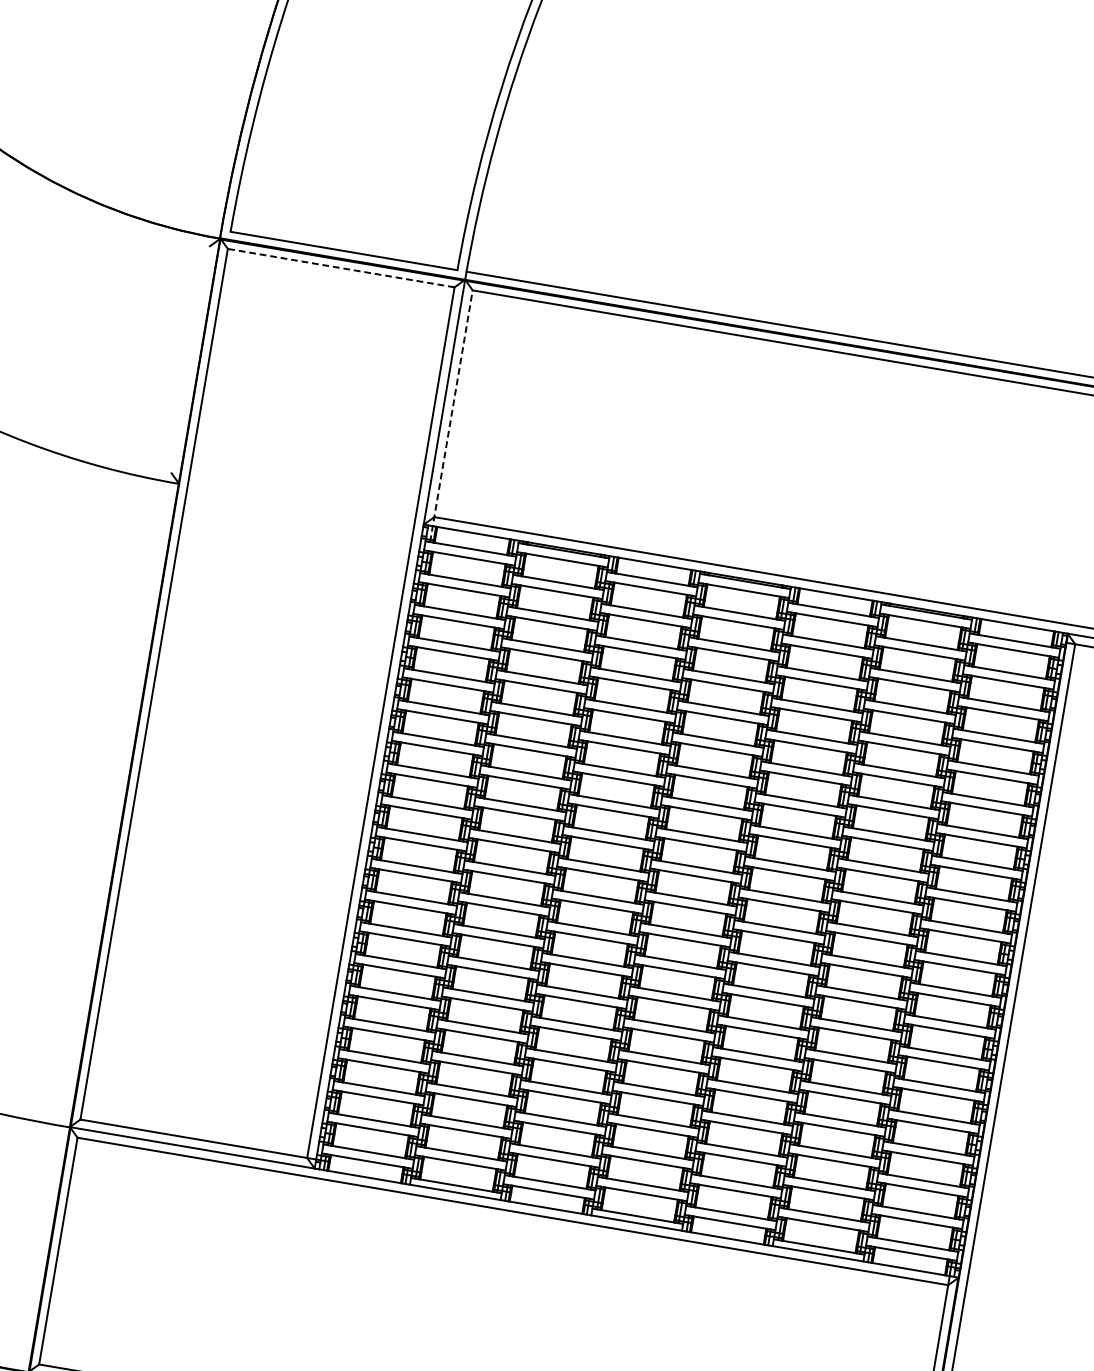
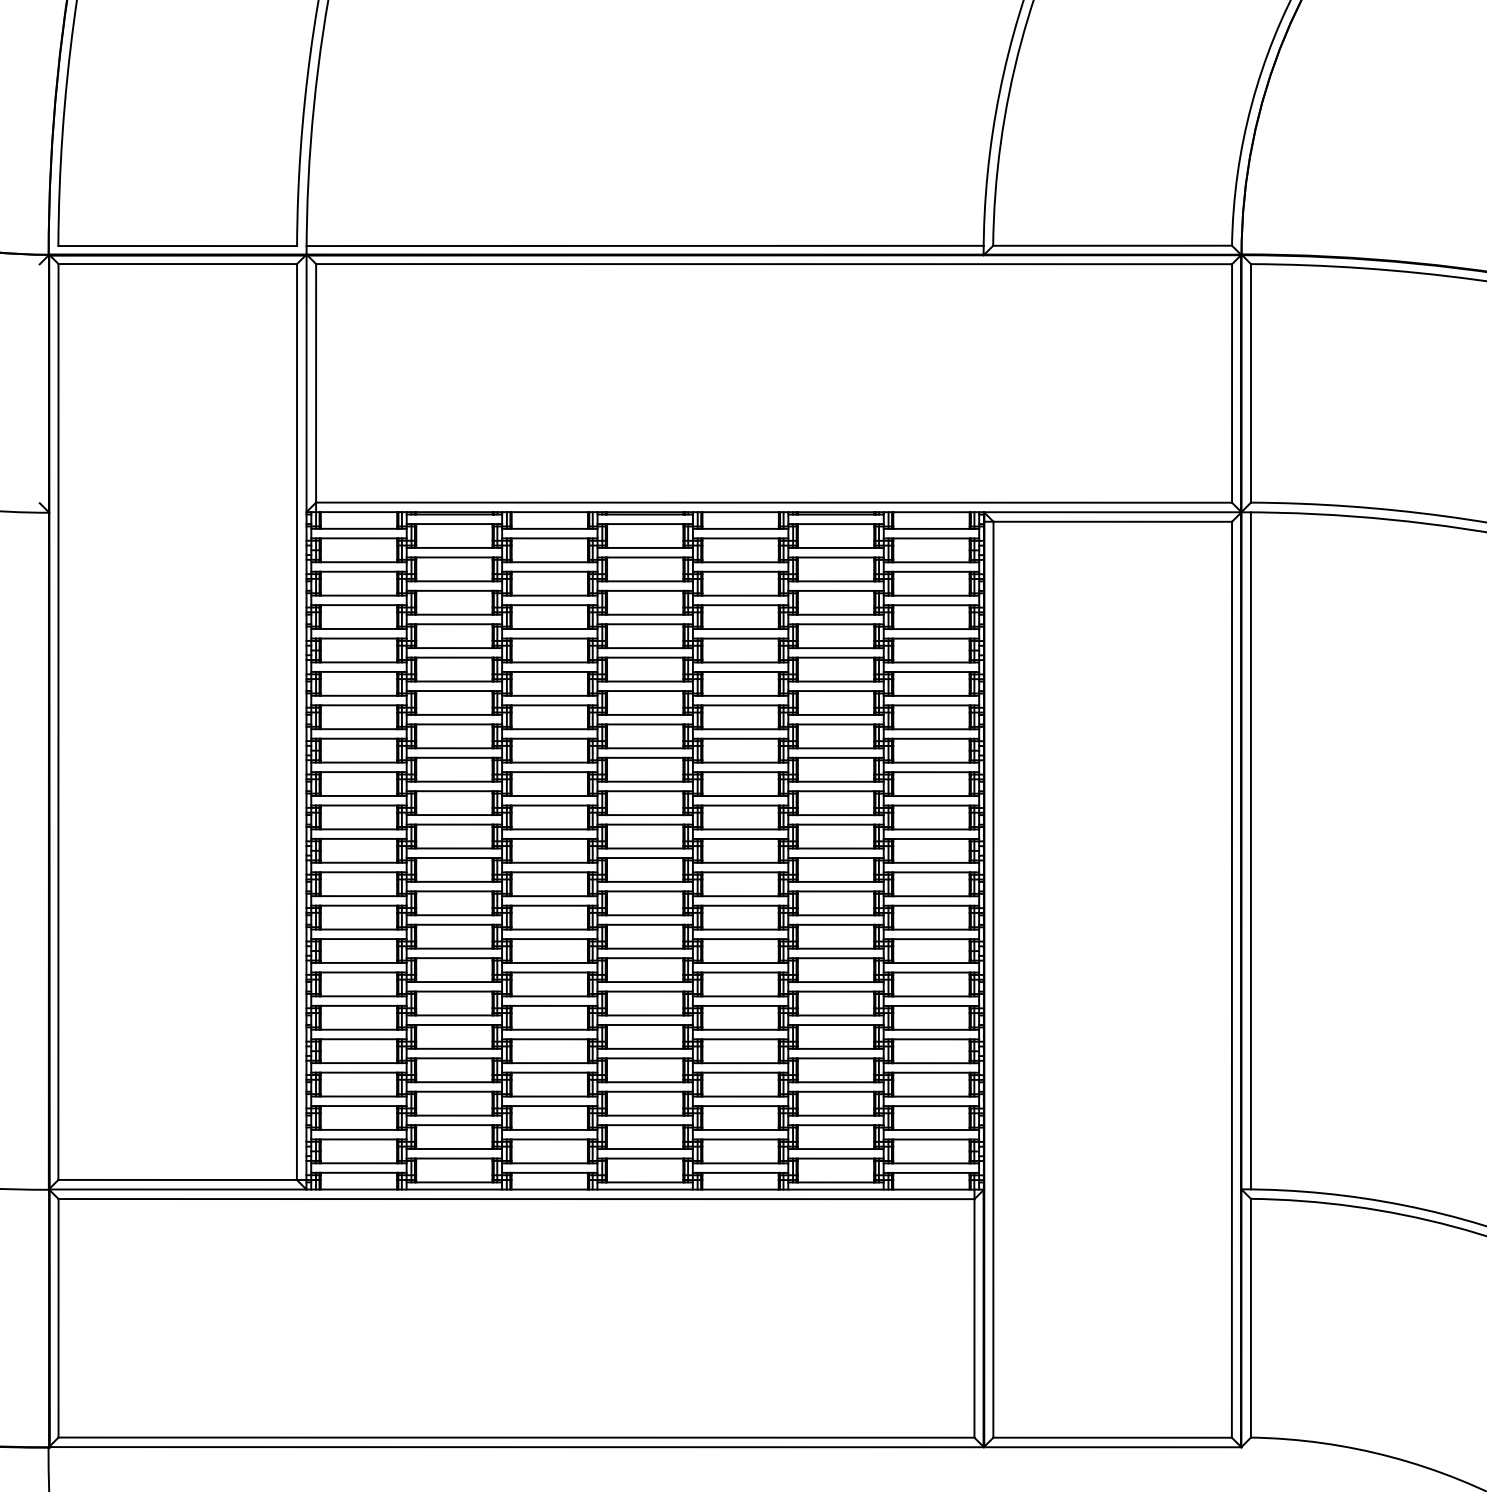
line: (340, 268) -> (177, 264), dashed -> solid
line: (451, 415) -> (316, 395), dashed -> solid

